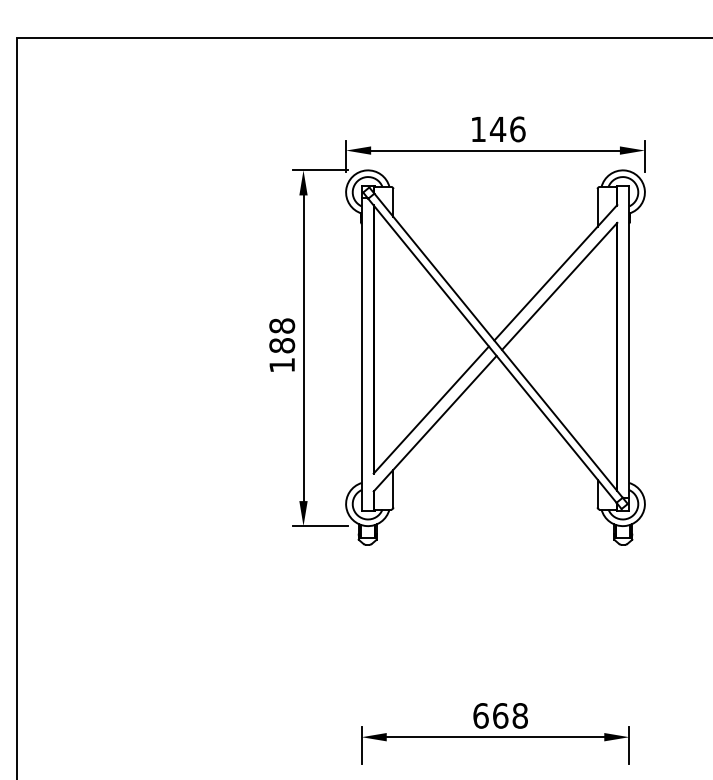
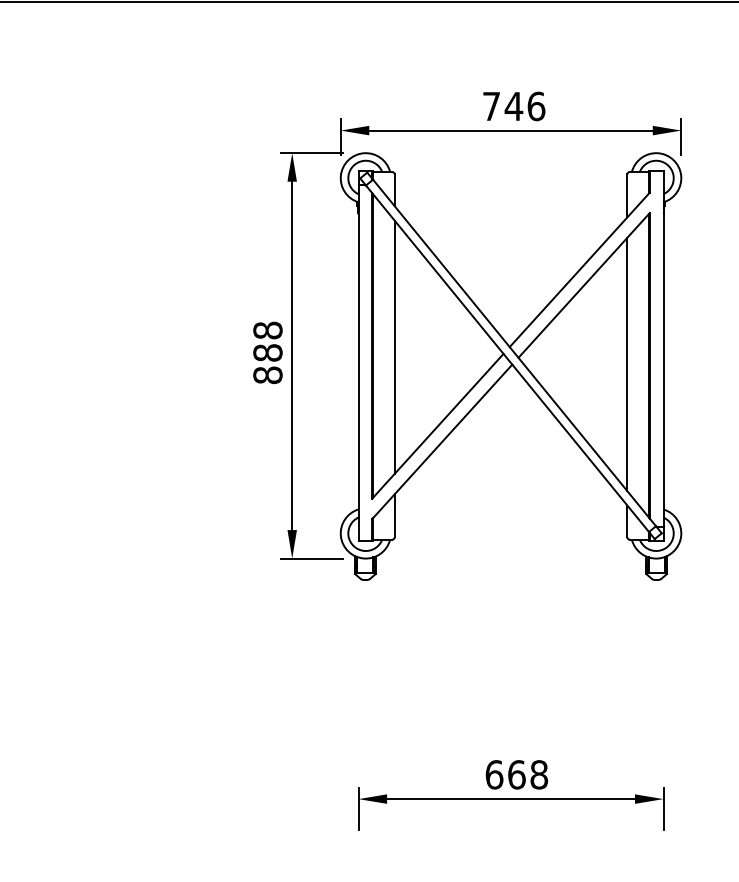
text: (478, 129) -> (491, 106), 146 -> 746
line: (393, 340) -> (394, 347), added
line: (597, 355) -> (627, 364), added
text: (282, 364) -> (268, 374), 188 -> 888

